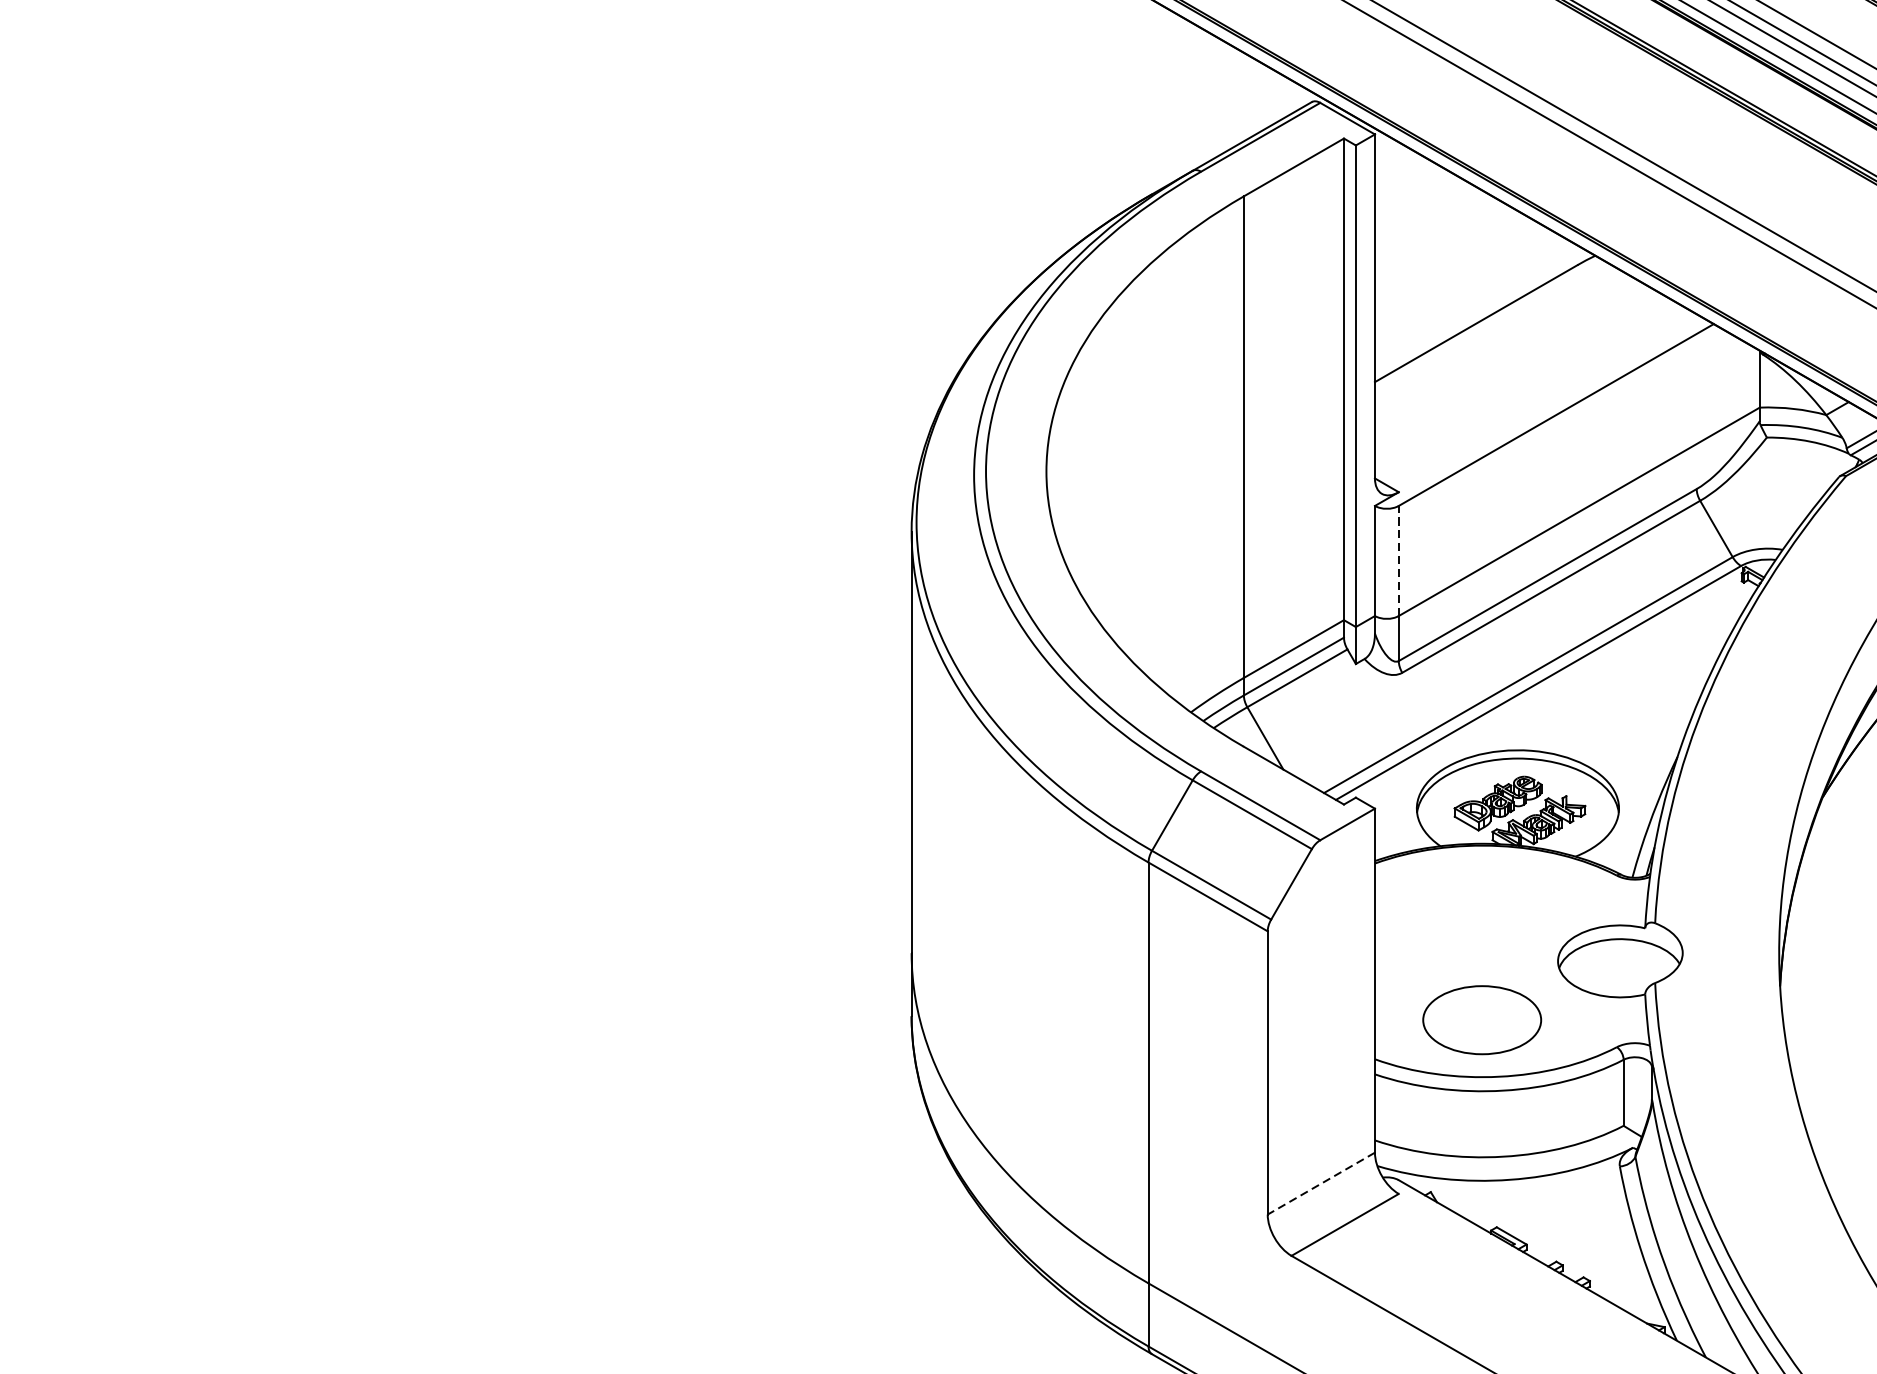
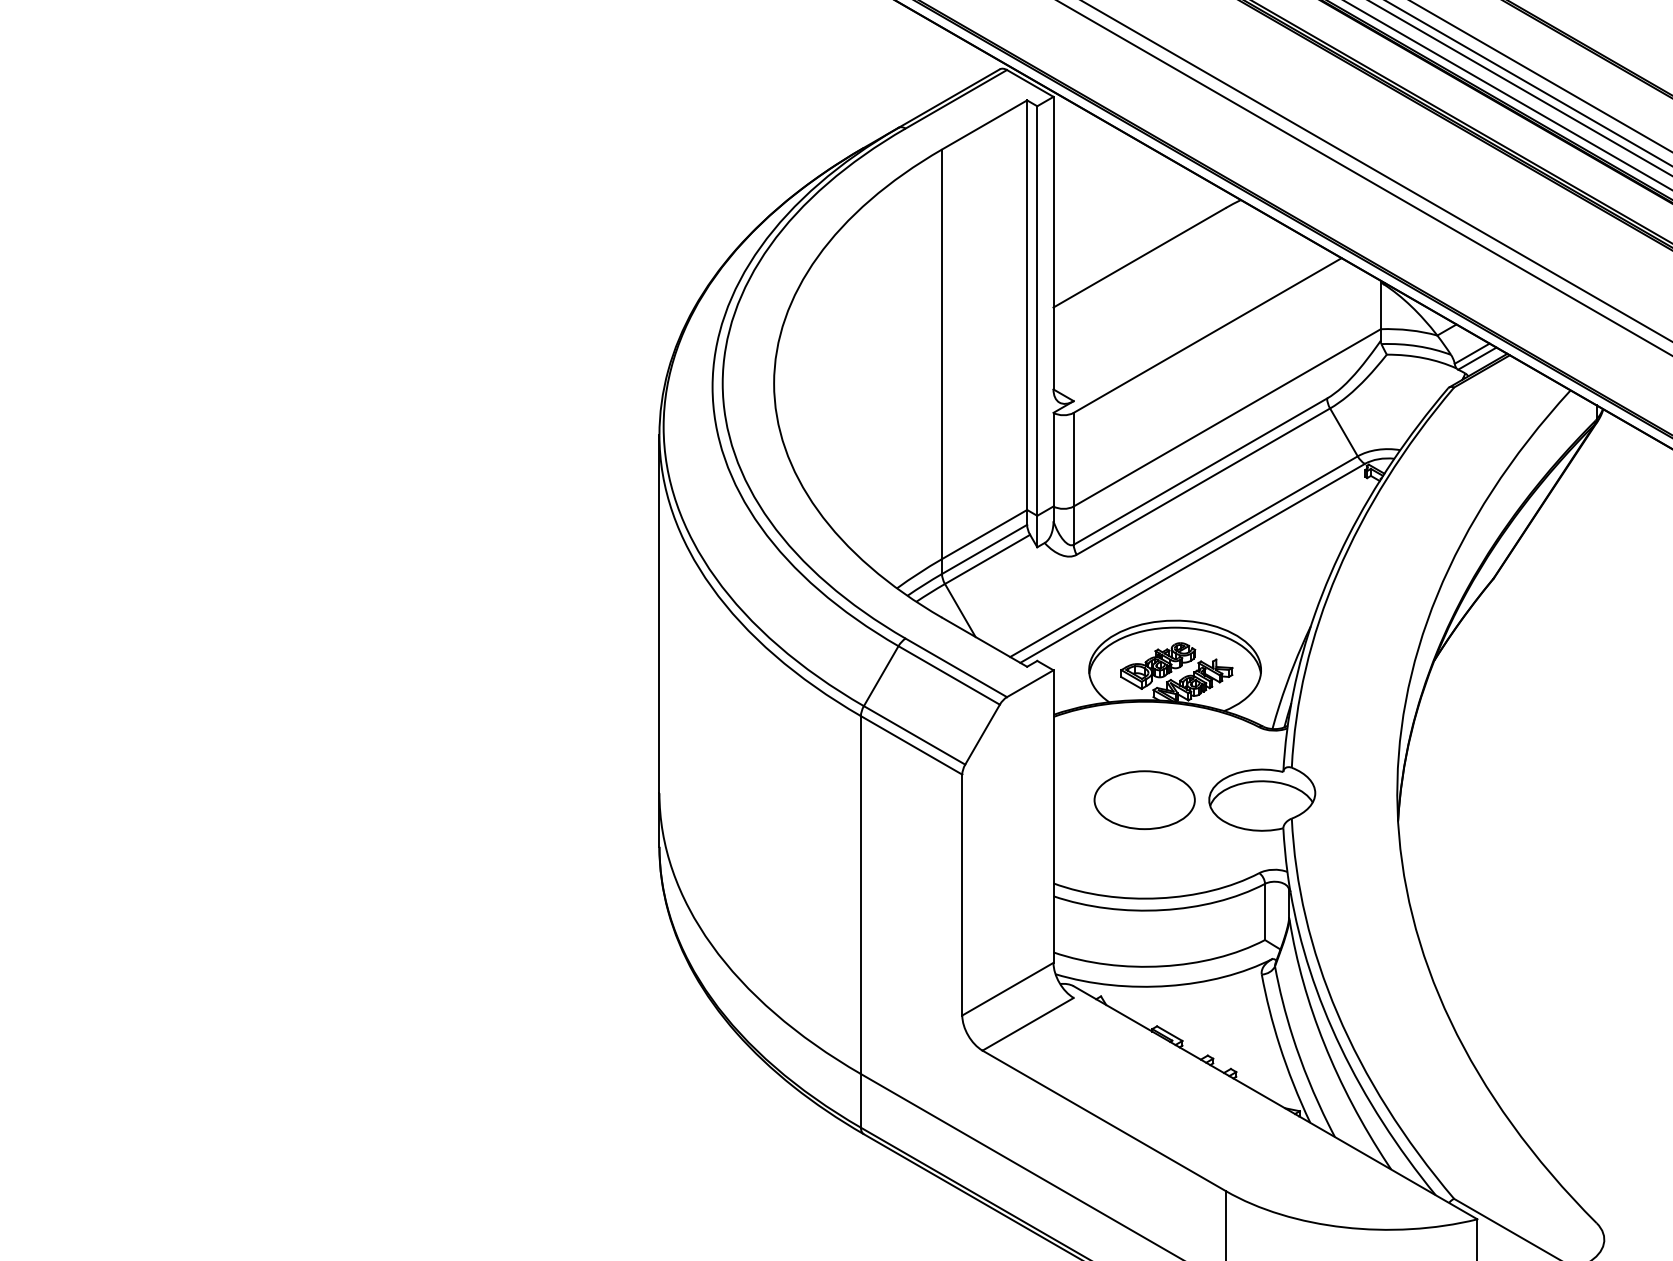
line: (1398, 560) -> (1073, 459), dashed -> solid
part: (1481, 1020) -> (1144, 800), moved
line: (1320, 1183) -> (1007, 989), dashed -> solid

